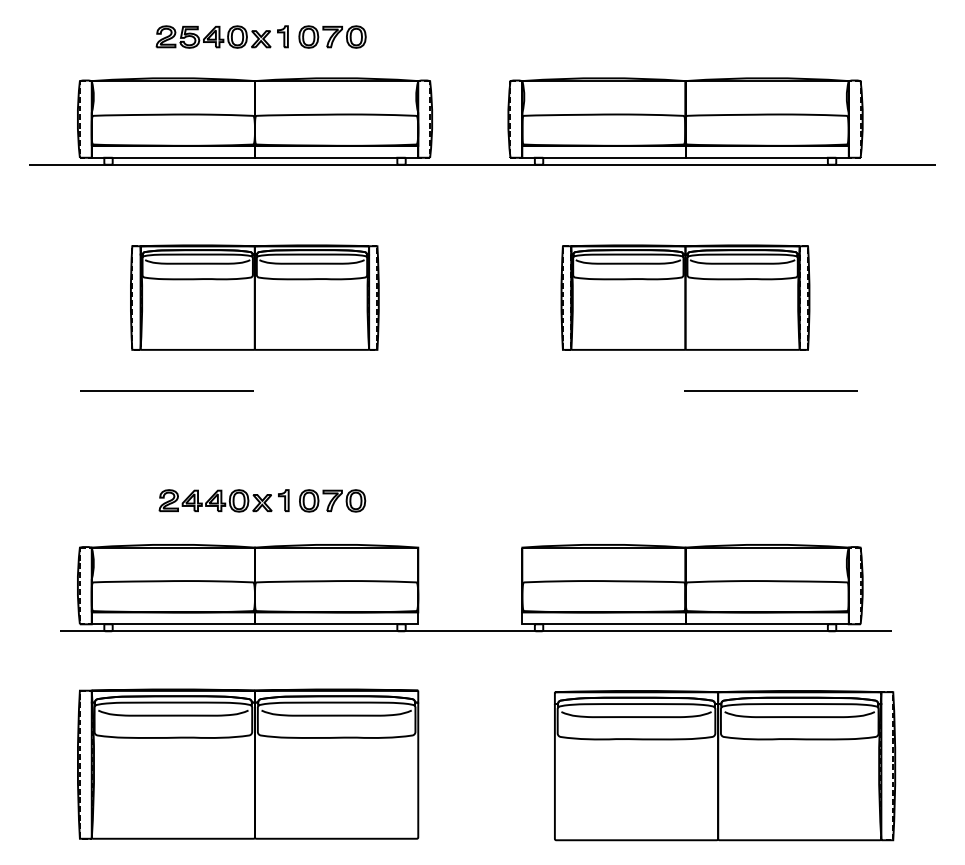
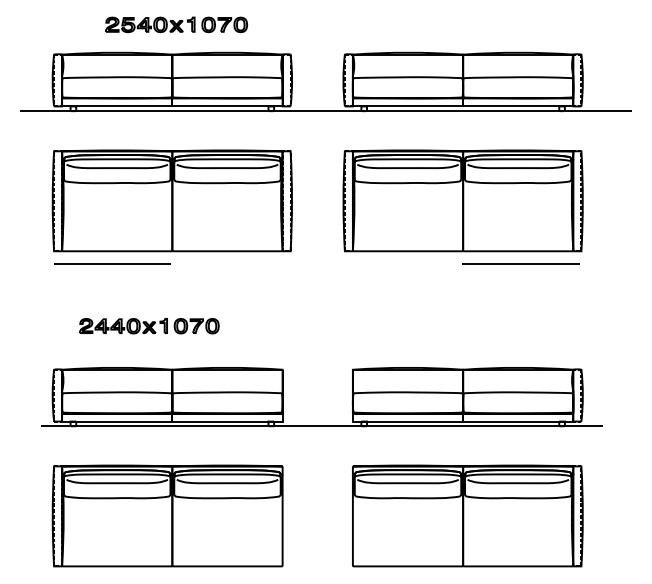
part: (253, 297) -> (171, 200), size x1.43
part: (684, 297) -> (462, 200), size x1.43
part: (262, 501) -> (149, 326), moved
part: (724, 764) -> (467, 515), moved

